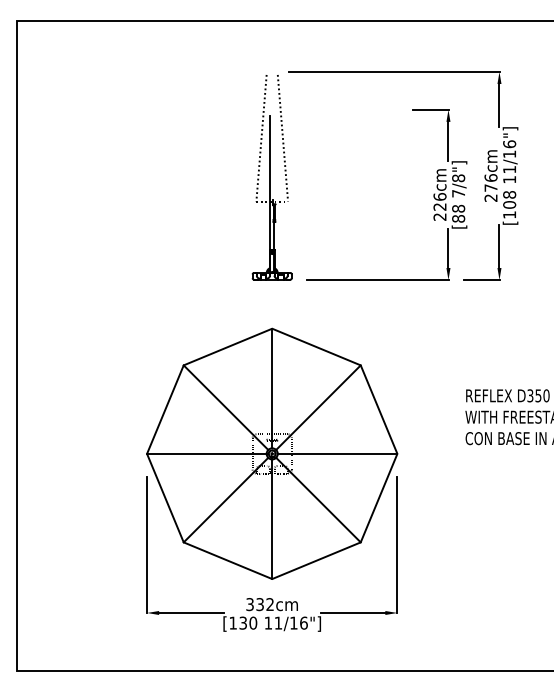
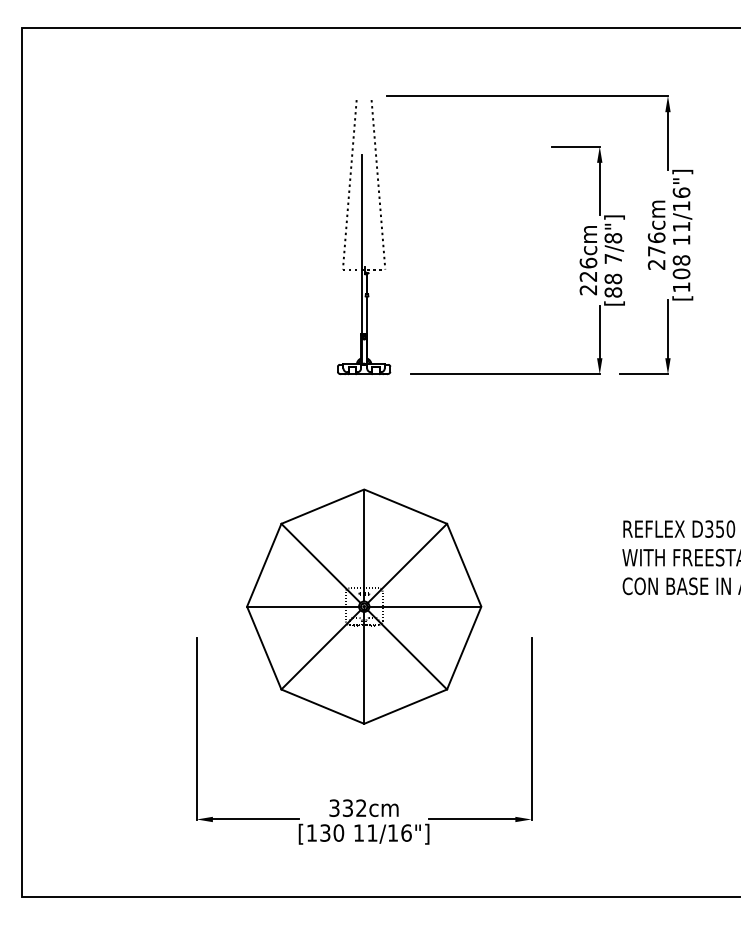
part: (272, 453) -> (364, 606), size x0.7

